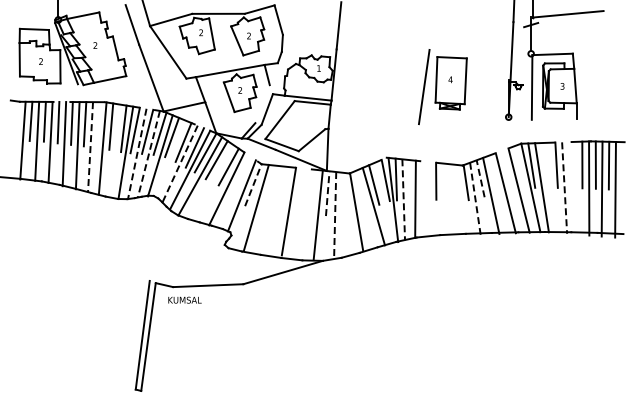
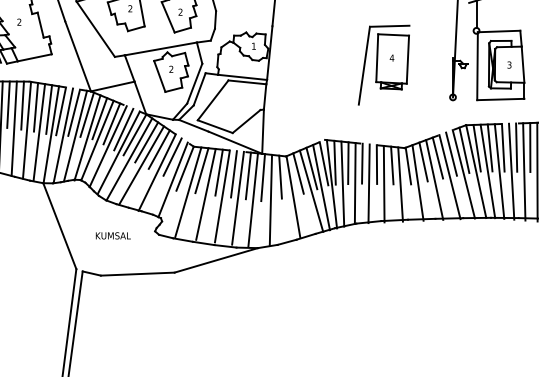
line: (448, 48) -> (389, 25), added
line: (262, 104) -> (194, 84), added
line: (553, 118) -> (499, 98), added
line: (98, 124) -> (22, 105), added
line: (90, 147) -> (14, 129), dashed -> solid
line: (113, 150) -> (38, 132), added
line: (137, 153) -> (63, 135), dashed -> solid
line: (148, 154) -> (75, 136), dashed -> solid
line: (169, 158) -> (97, 140), added
line: (179, 164) -> (107, 147), dashed -> solid
line: (543, 165) -> (489, 148), added
line: (568, 165) -> (515, 148), added
line: (519, 167) -> (464, 150), added
line: (507, 170) -> (451, 153), added
line: (241, 173) -> (172, 156), added
line: (494, 174) -> (438, 157), added
line: (480, 178) -> (423, 161), dashed -> solid
line: (408, 179) -> (347, 162), added
line: (422, 180) -> (362, 163), added
line: (211, 181) -> (141, 164), added
line: (450, 182) -> (391, 165), added
line: (253, 185) -> (185, 169), dashed -> solid
line: (269, 186) -> (202, 170), added
line: (552, 187) -> (498, 171), added
line: (576, 187) -> (524, 171), added
line: (285, 188) -> (218, 172), added
line: (564, 188) -> (511, 172), dashed -> solid
line: (361, 189) -> (298, 173), added
line: (299, 190) -> (233, 174), added
line: (313, 191) -> (248, 175), added
line: (344, 192) -> (280, 176), added
line: (327, 193) -> (262, 177), dashed -> solid
line: (403, 199) -> (342, 183), dashed -> solid
line: (428, 199) -> (368, 183), added
line: (442, 199) -> (383, 183), added
line: (458, 199) -> (400, 183), added
line: (475, 199) -> (418, 183), dashed -> solid
line: (383, 202) -> (321, 186), added
line: (273, 209) -> (206, 194), added
line: (303, 213) -> (237, 198), added
line: (335, 215) -> (271, 200), dashed -> solid
line: (133, 239) -> (59, 225), added
text: (184, 299) -> (112, 235), moved

